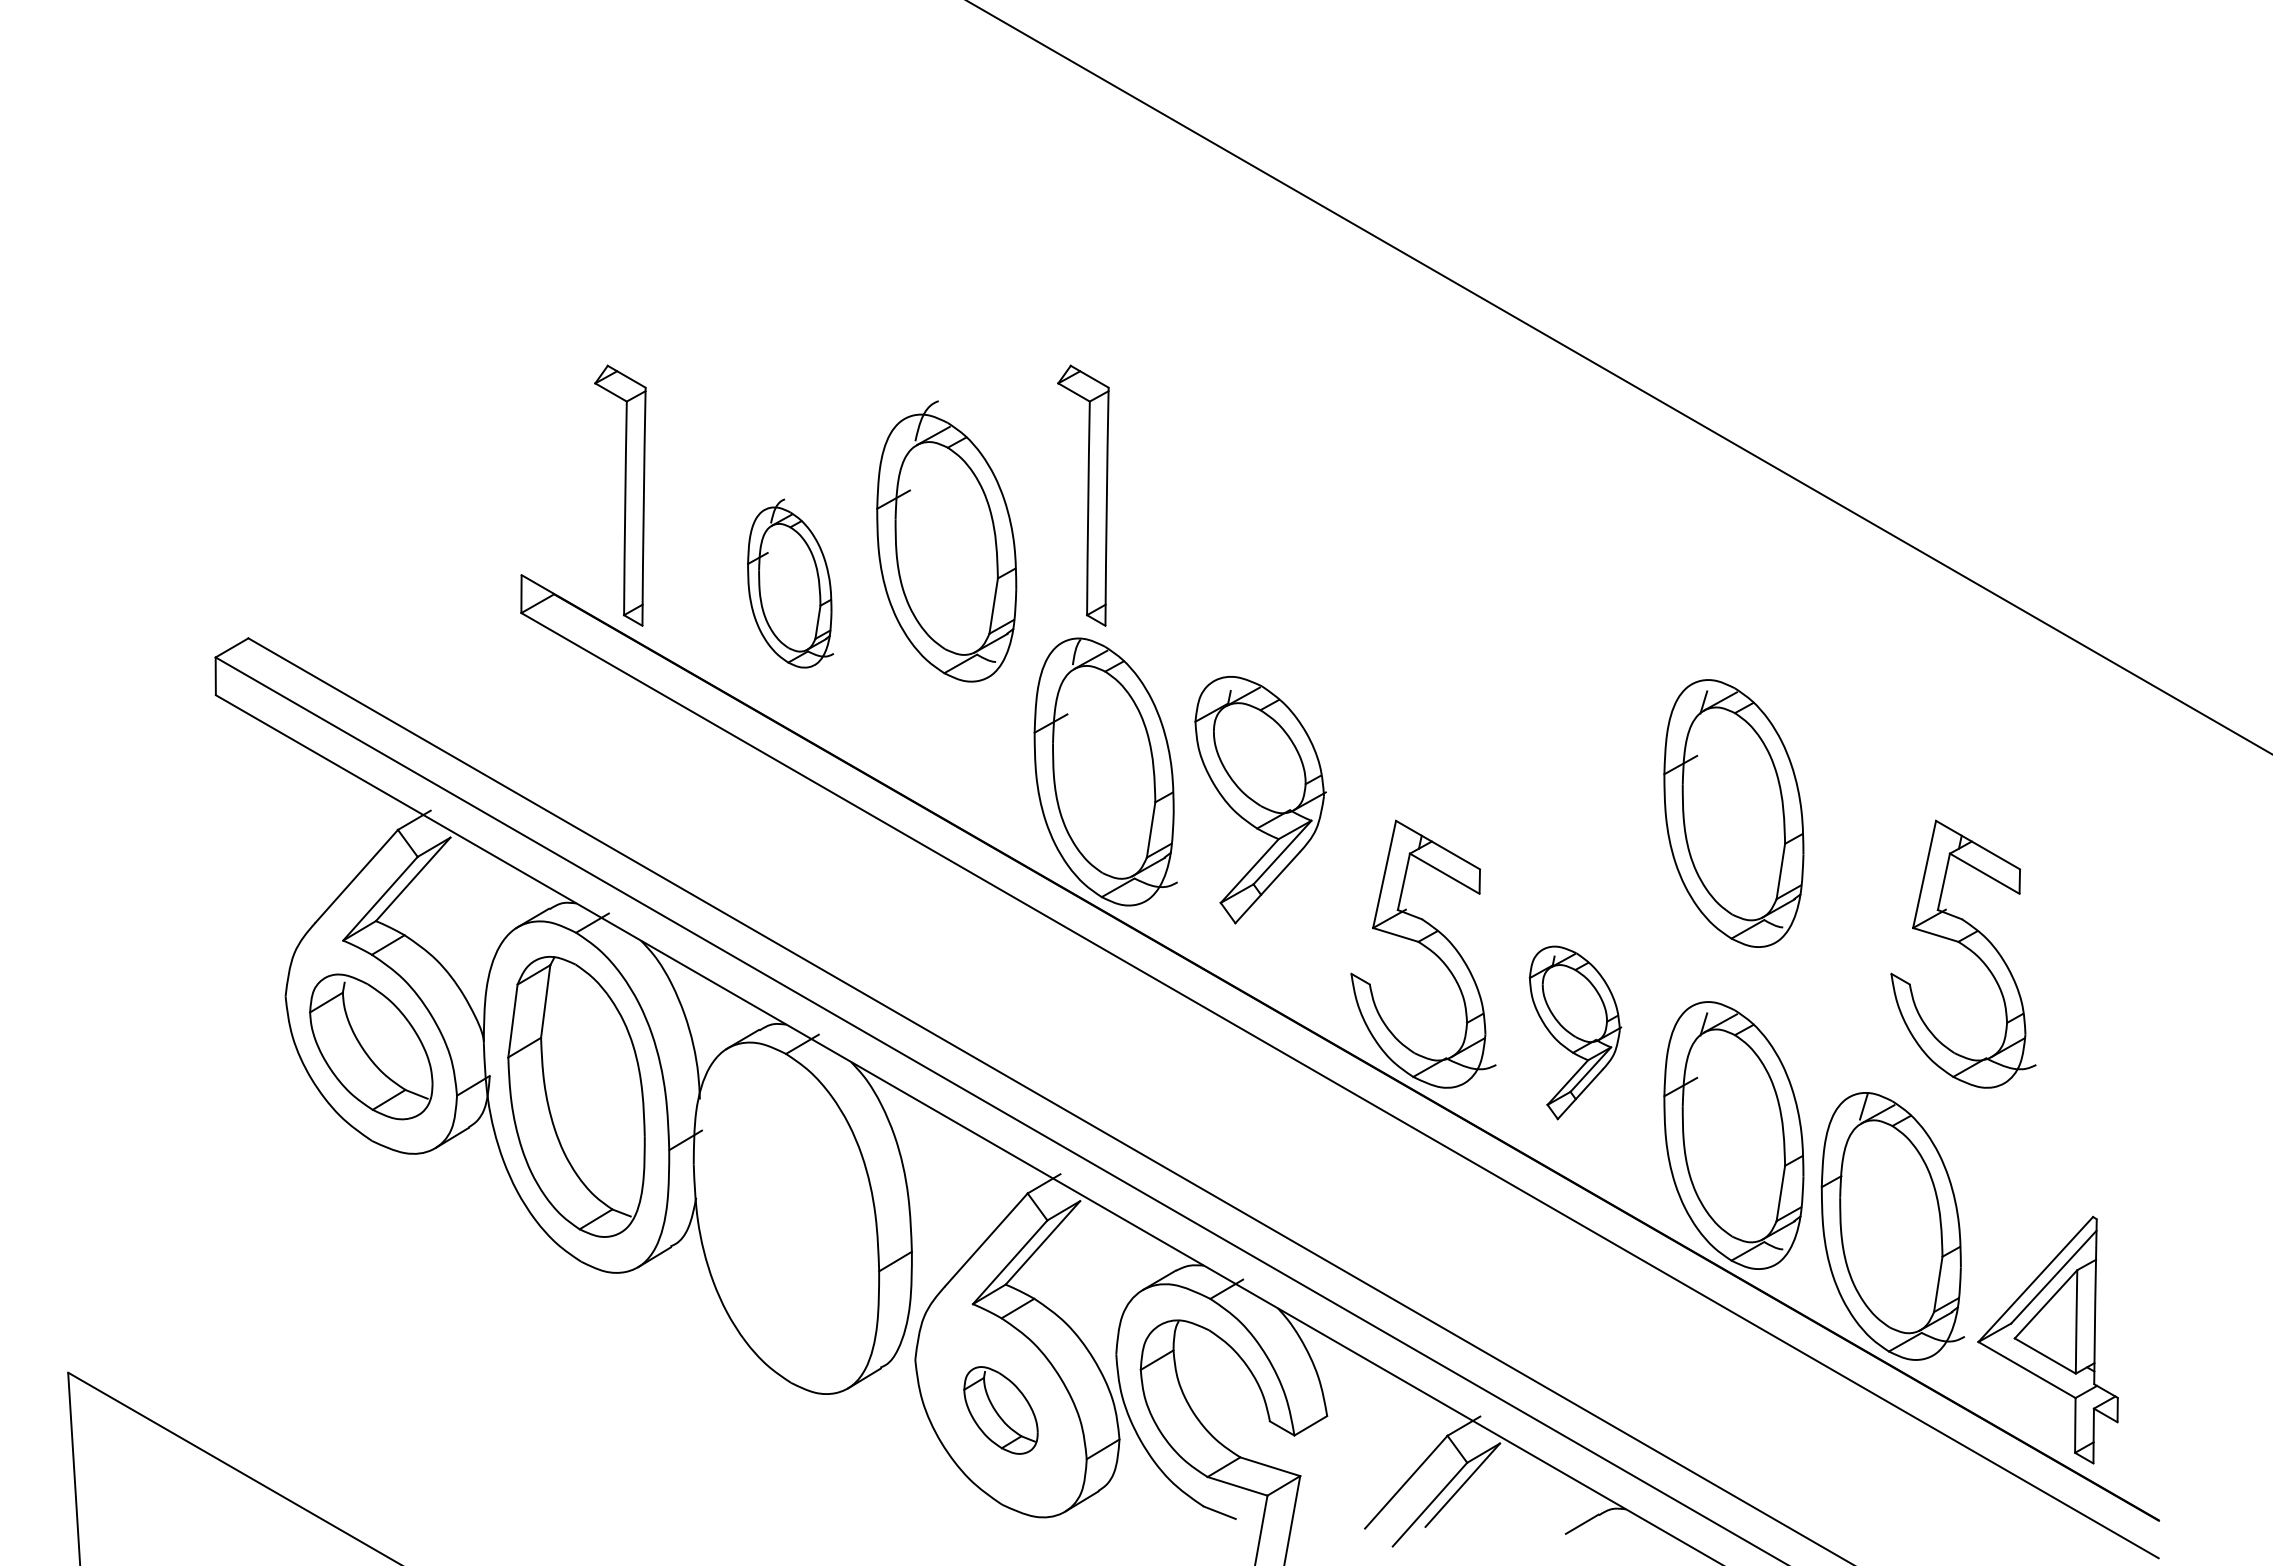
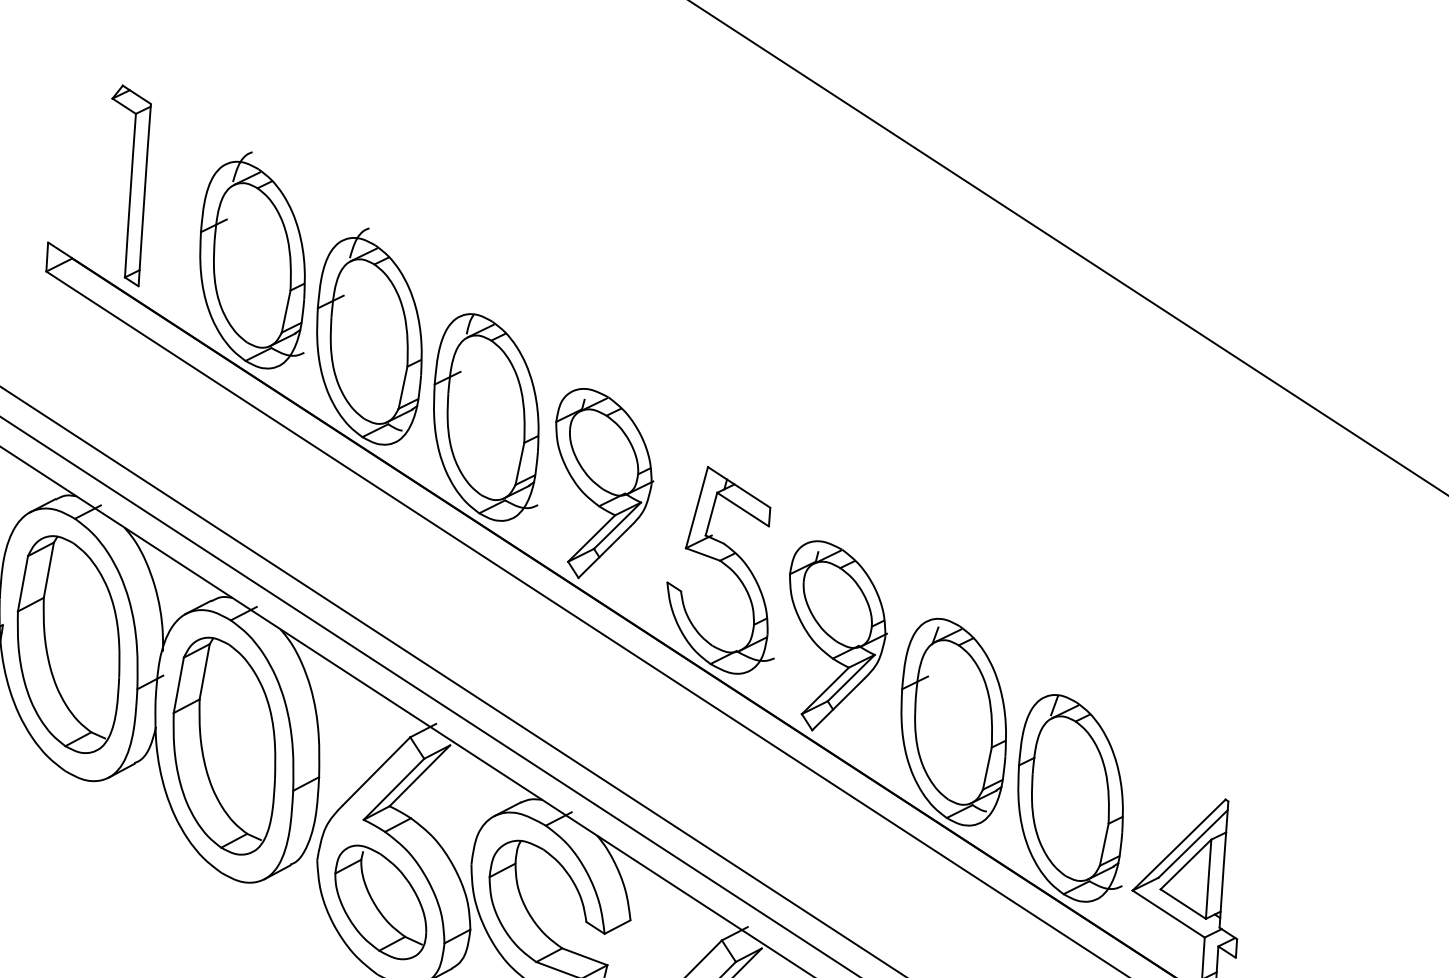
part: (1083, 495) -> (481, 204), removed
part: (946, 541) -> (369, 336), moved
part: (790, 583) -> (253, 260), size x1.67
part: (1260, 800) -> (602, 484), moved
part: (1733, 813) -> (966, 475), removed
part: (1963, 953) -> (1137, 592), removed
part: (1575, 1032) -> (836, 636), size x1.43
part: (786, 1218) -> (224, 746), added
part: (1000, 1410) -> (380, 902), size x1.67

